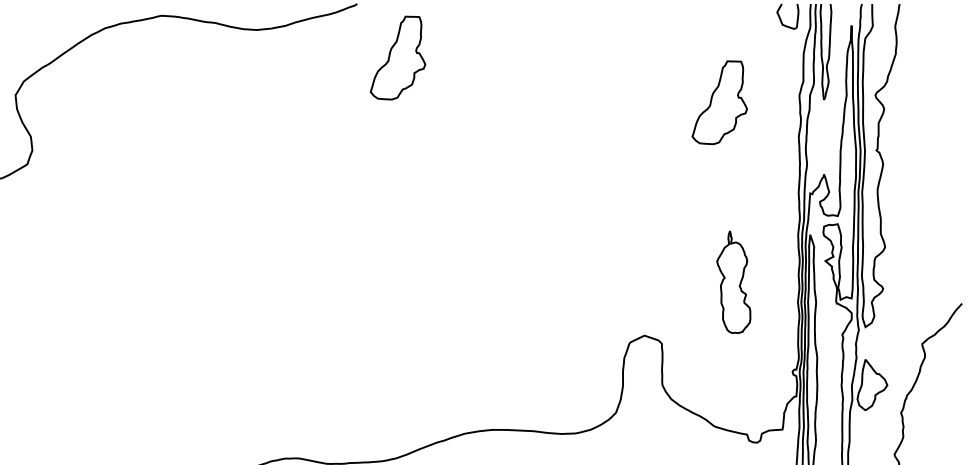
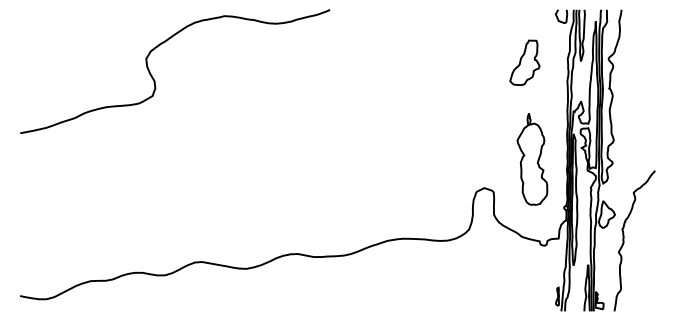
part: (397, 57) -> (351, 38), removed
part: (733, 282) -> (532, 159), size x1.67

